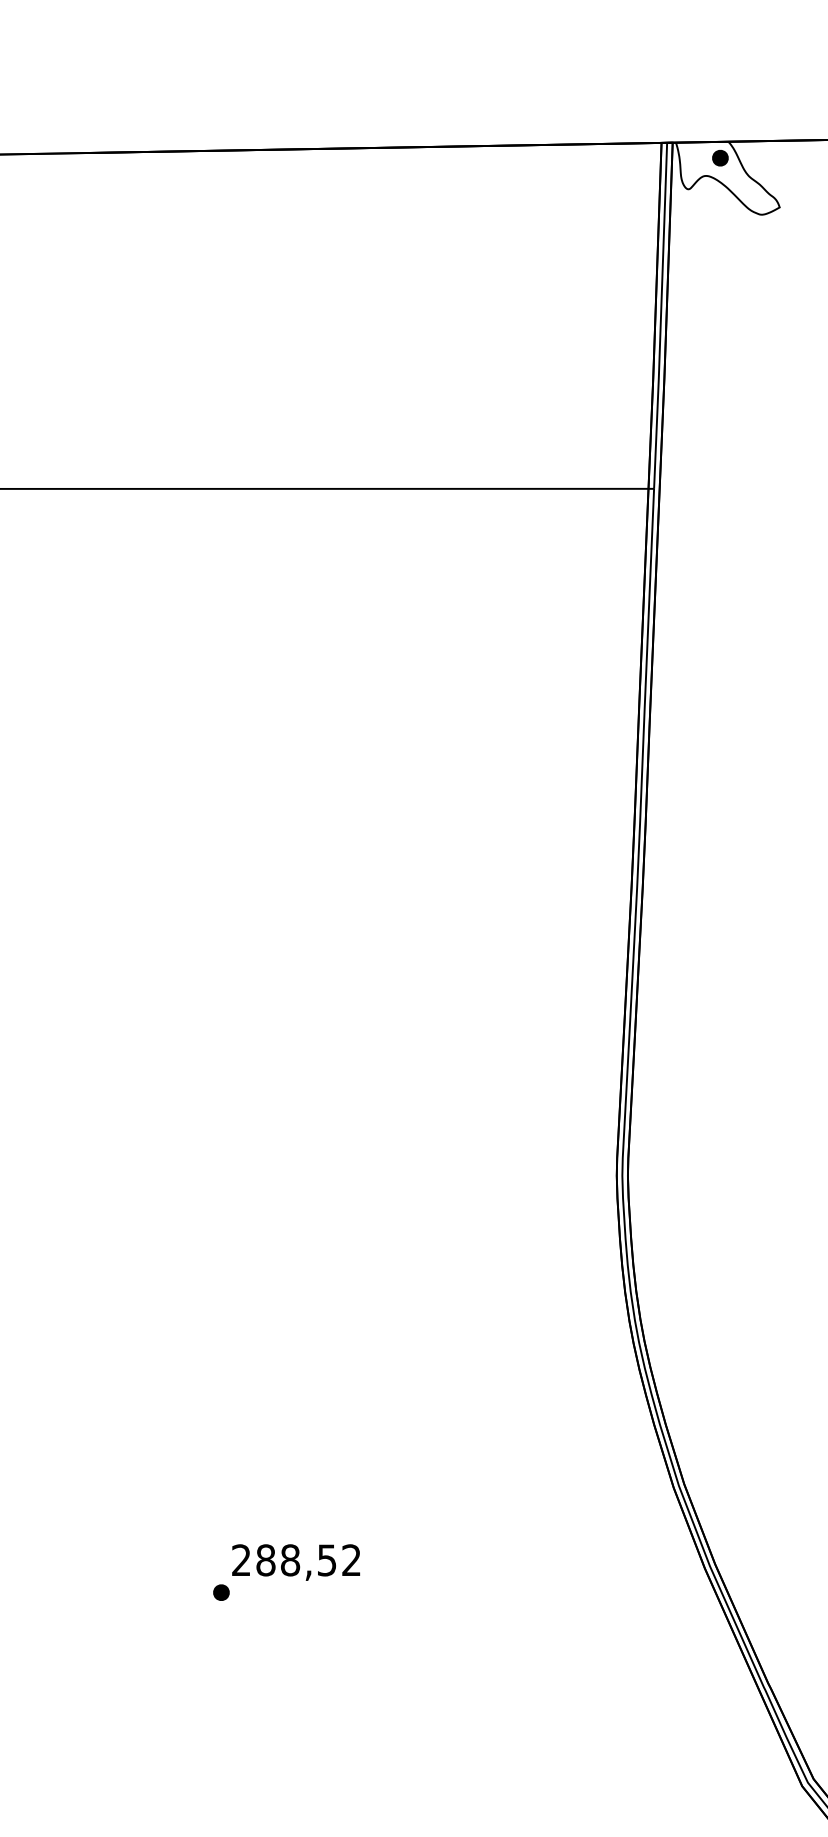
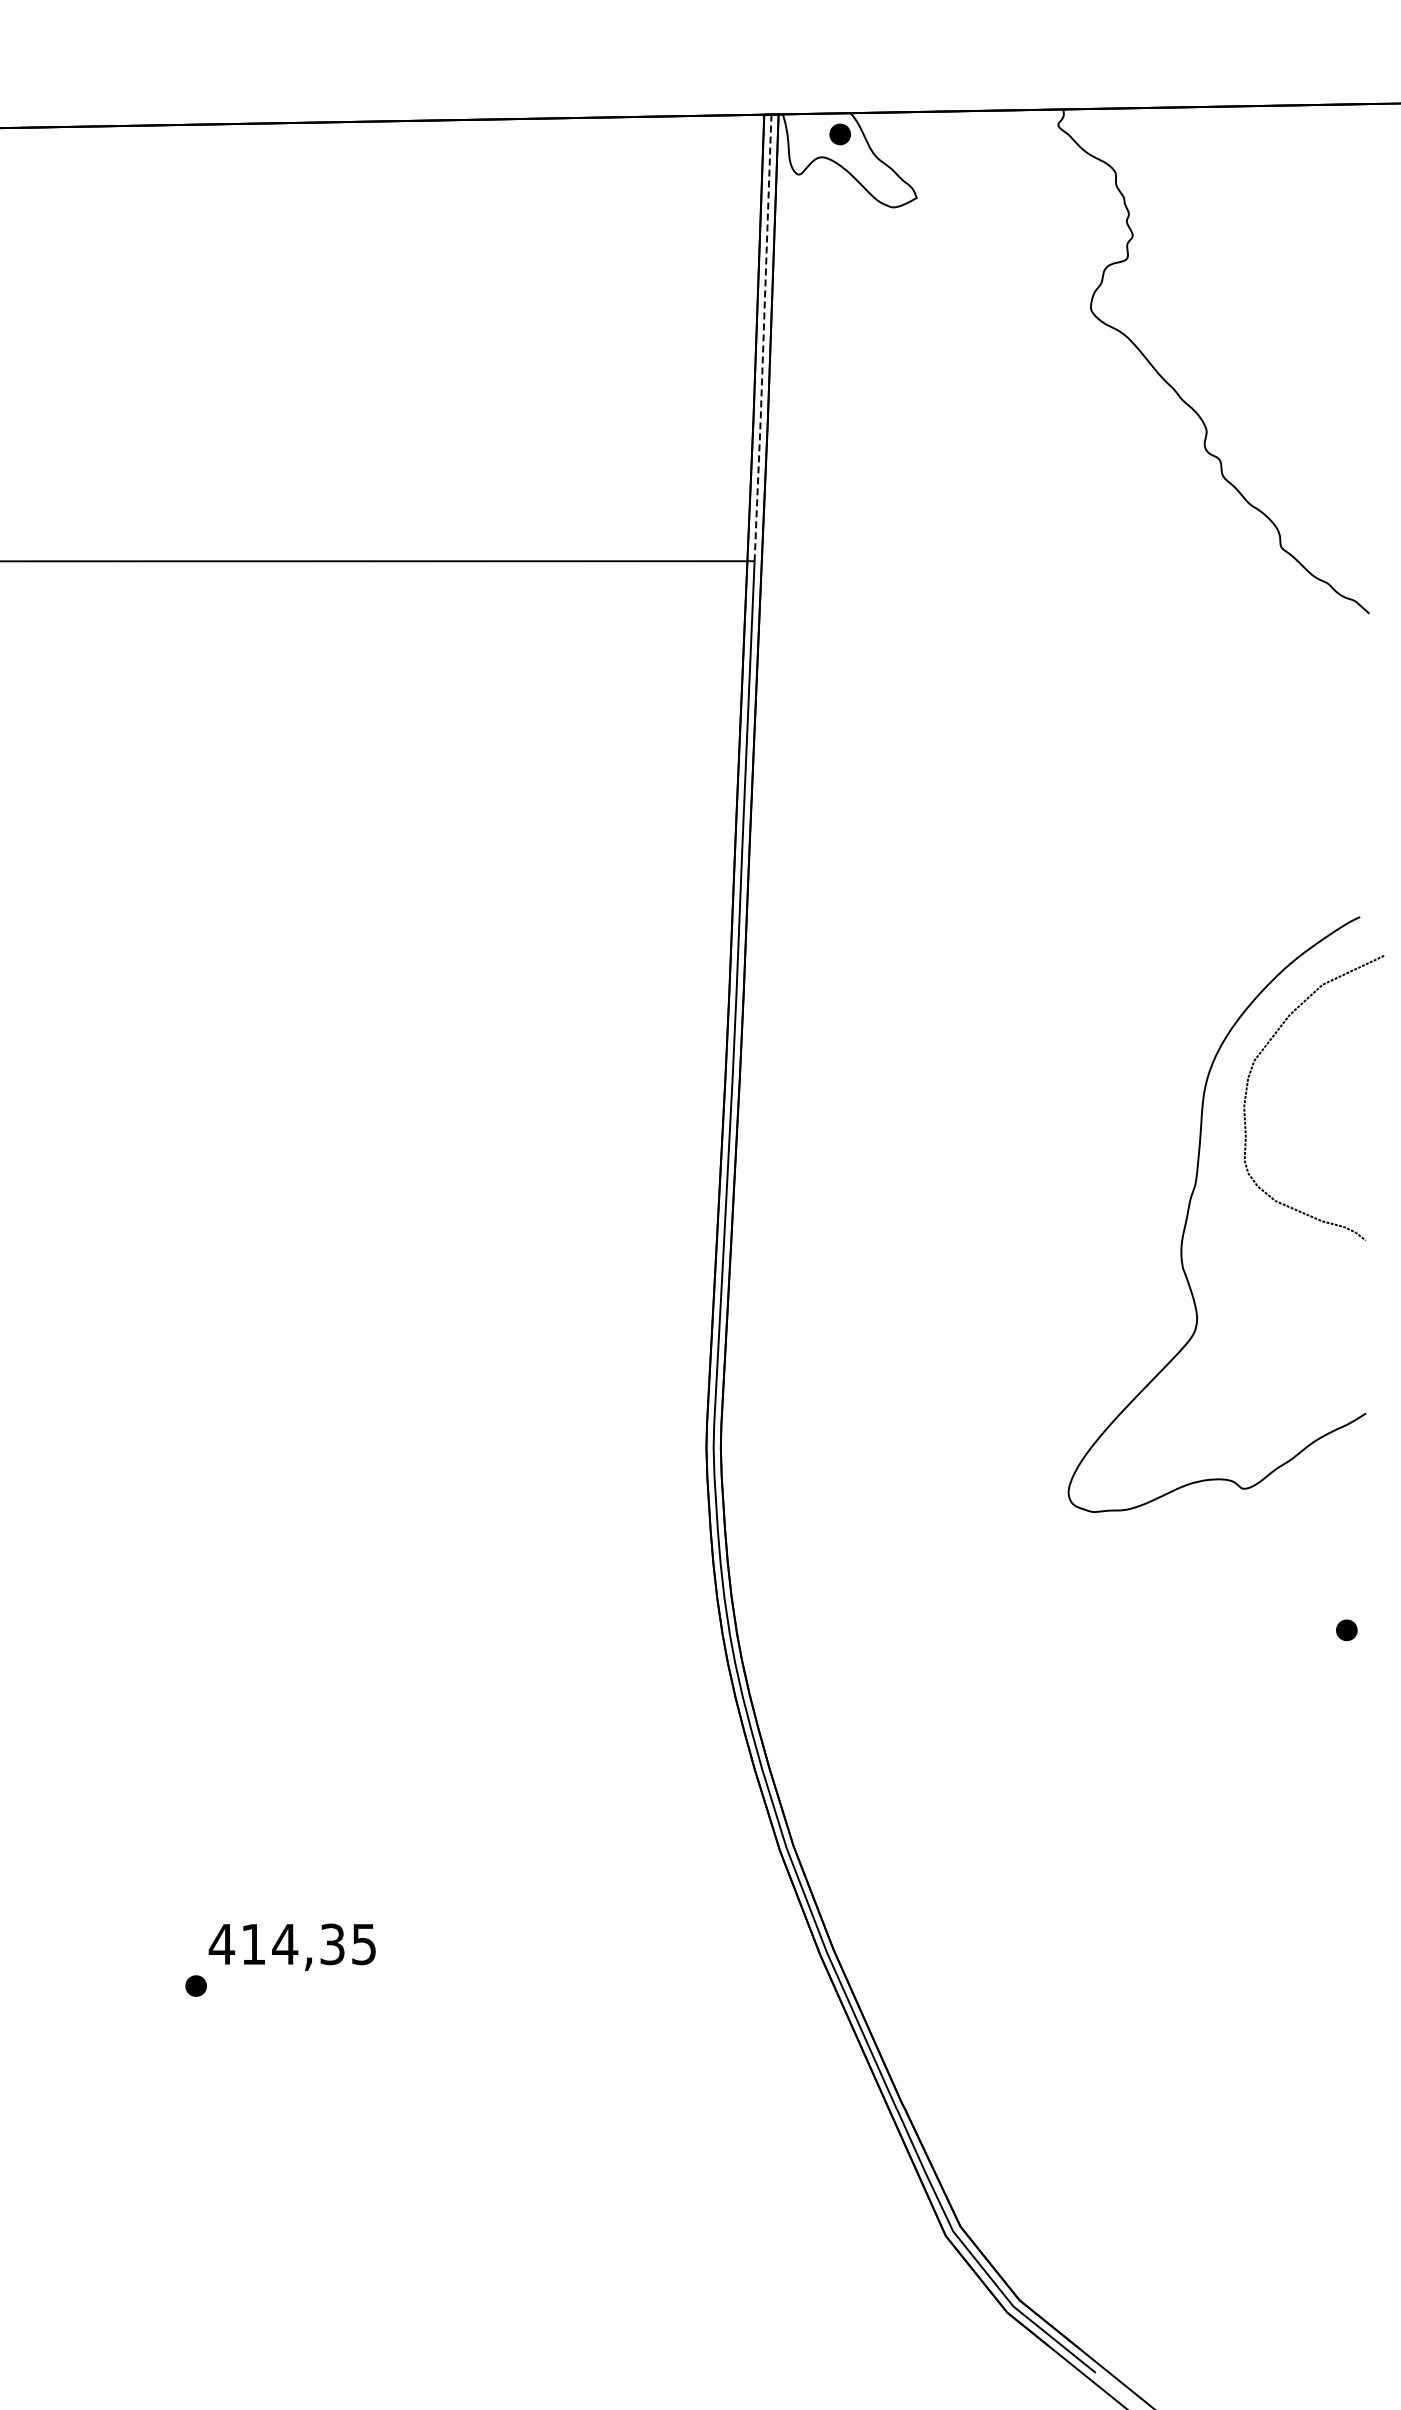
line: (660, 316) -> (763, 338), solid -> dashed
text: (295, 1560) -> (291, 1944), 288,52 -> 414,35

